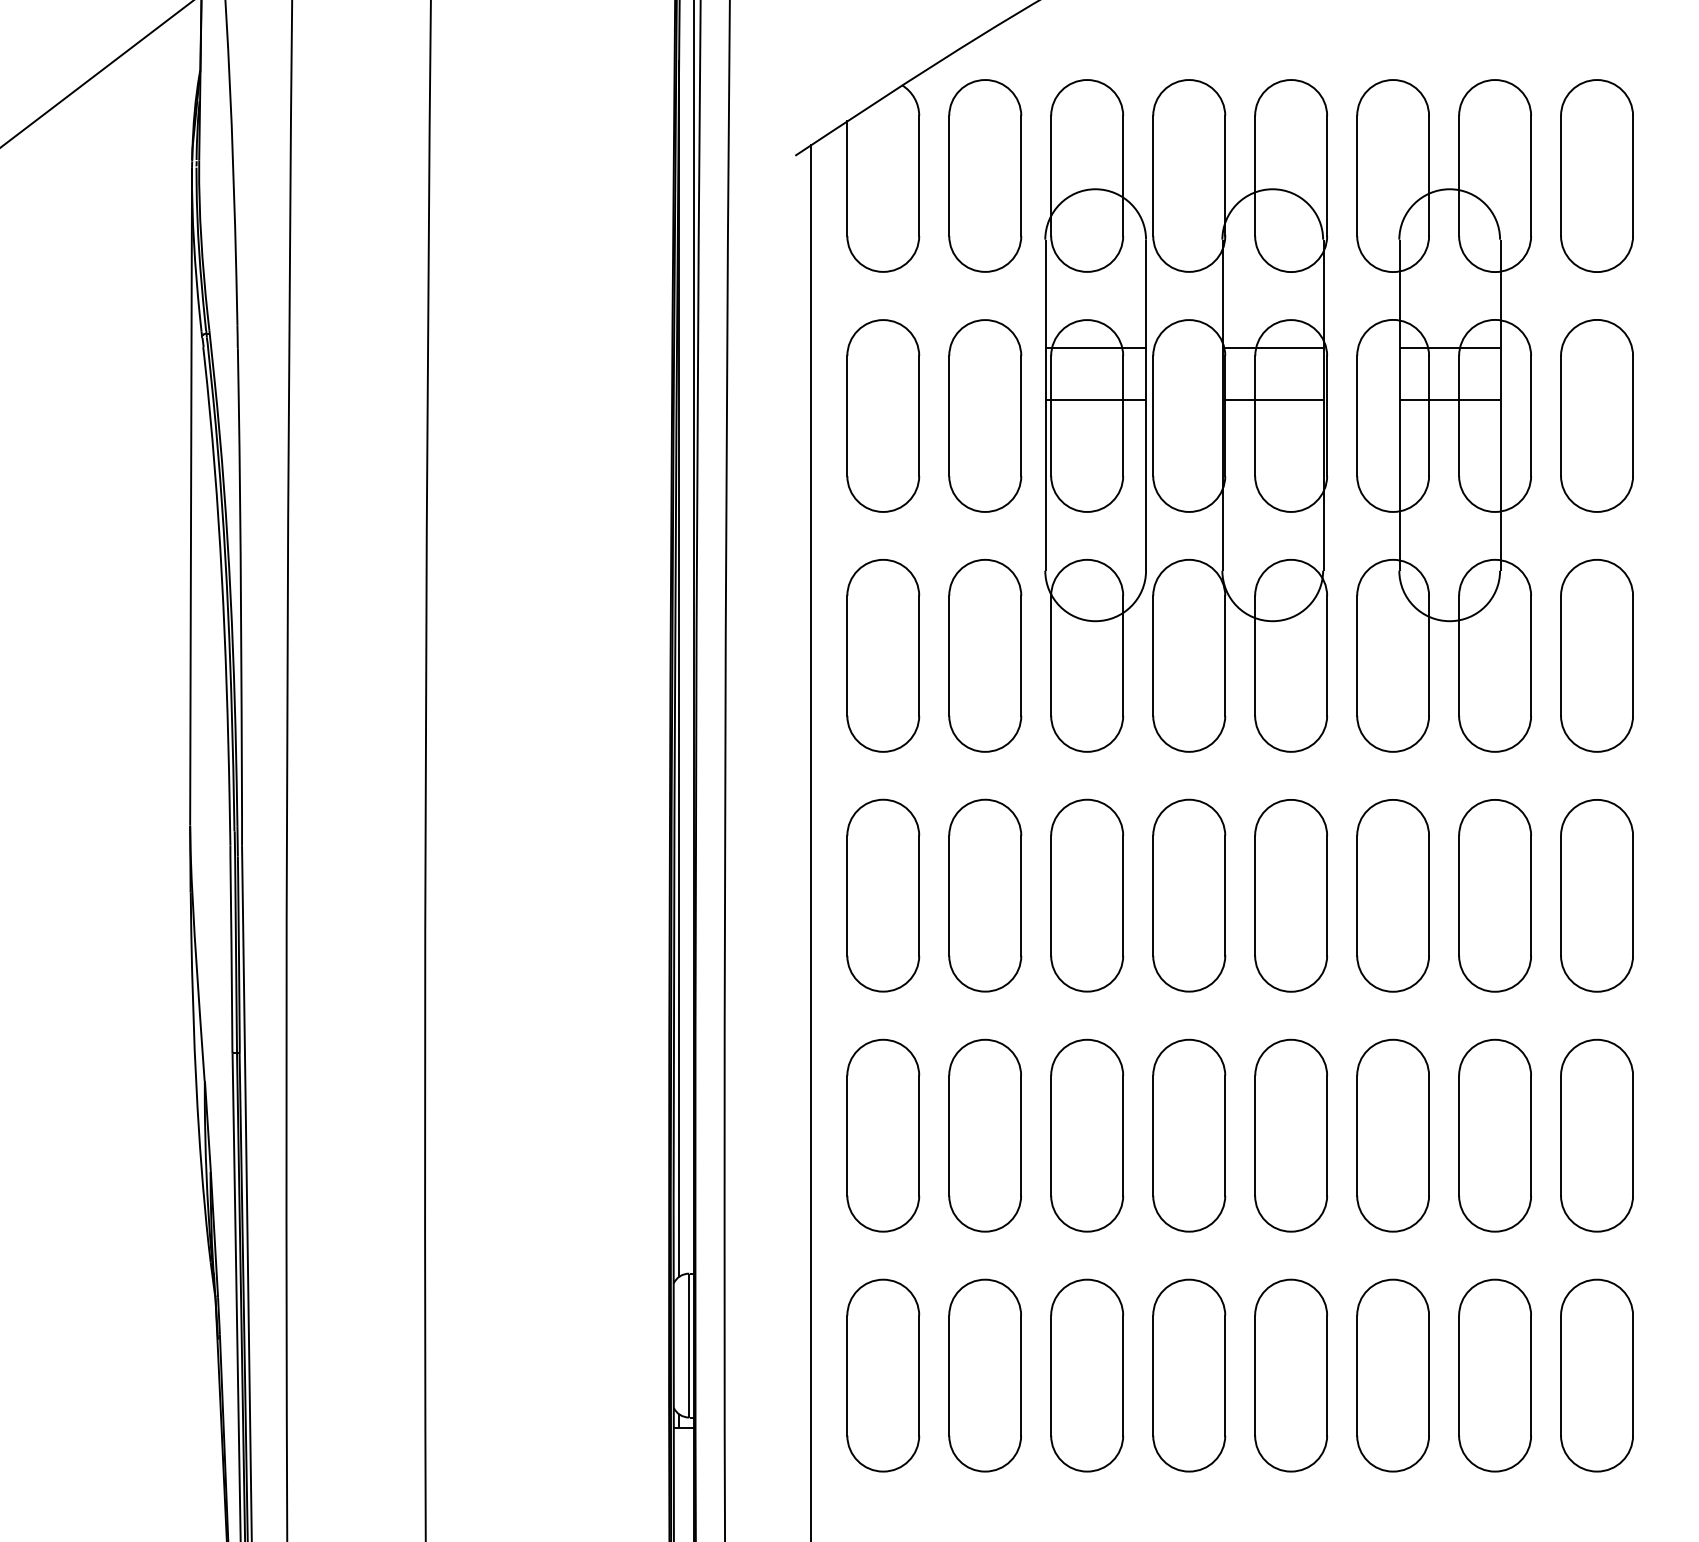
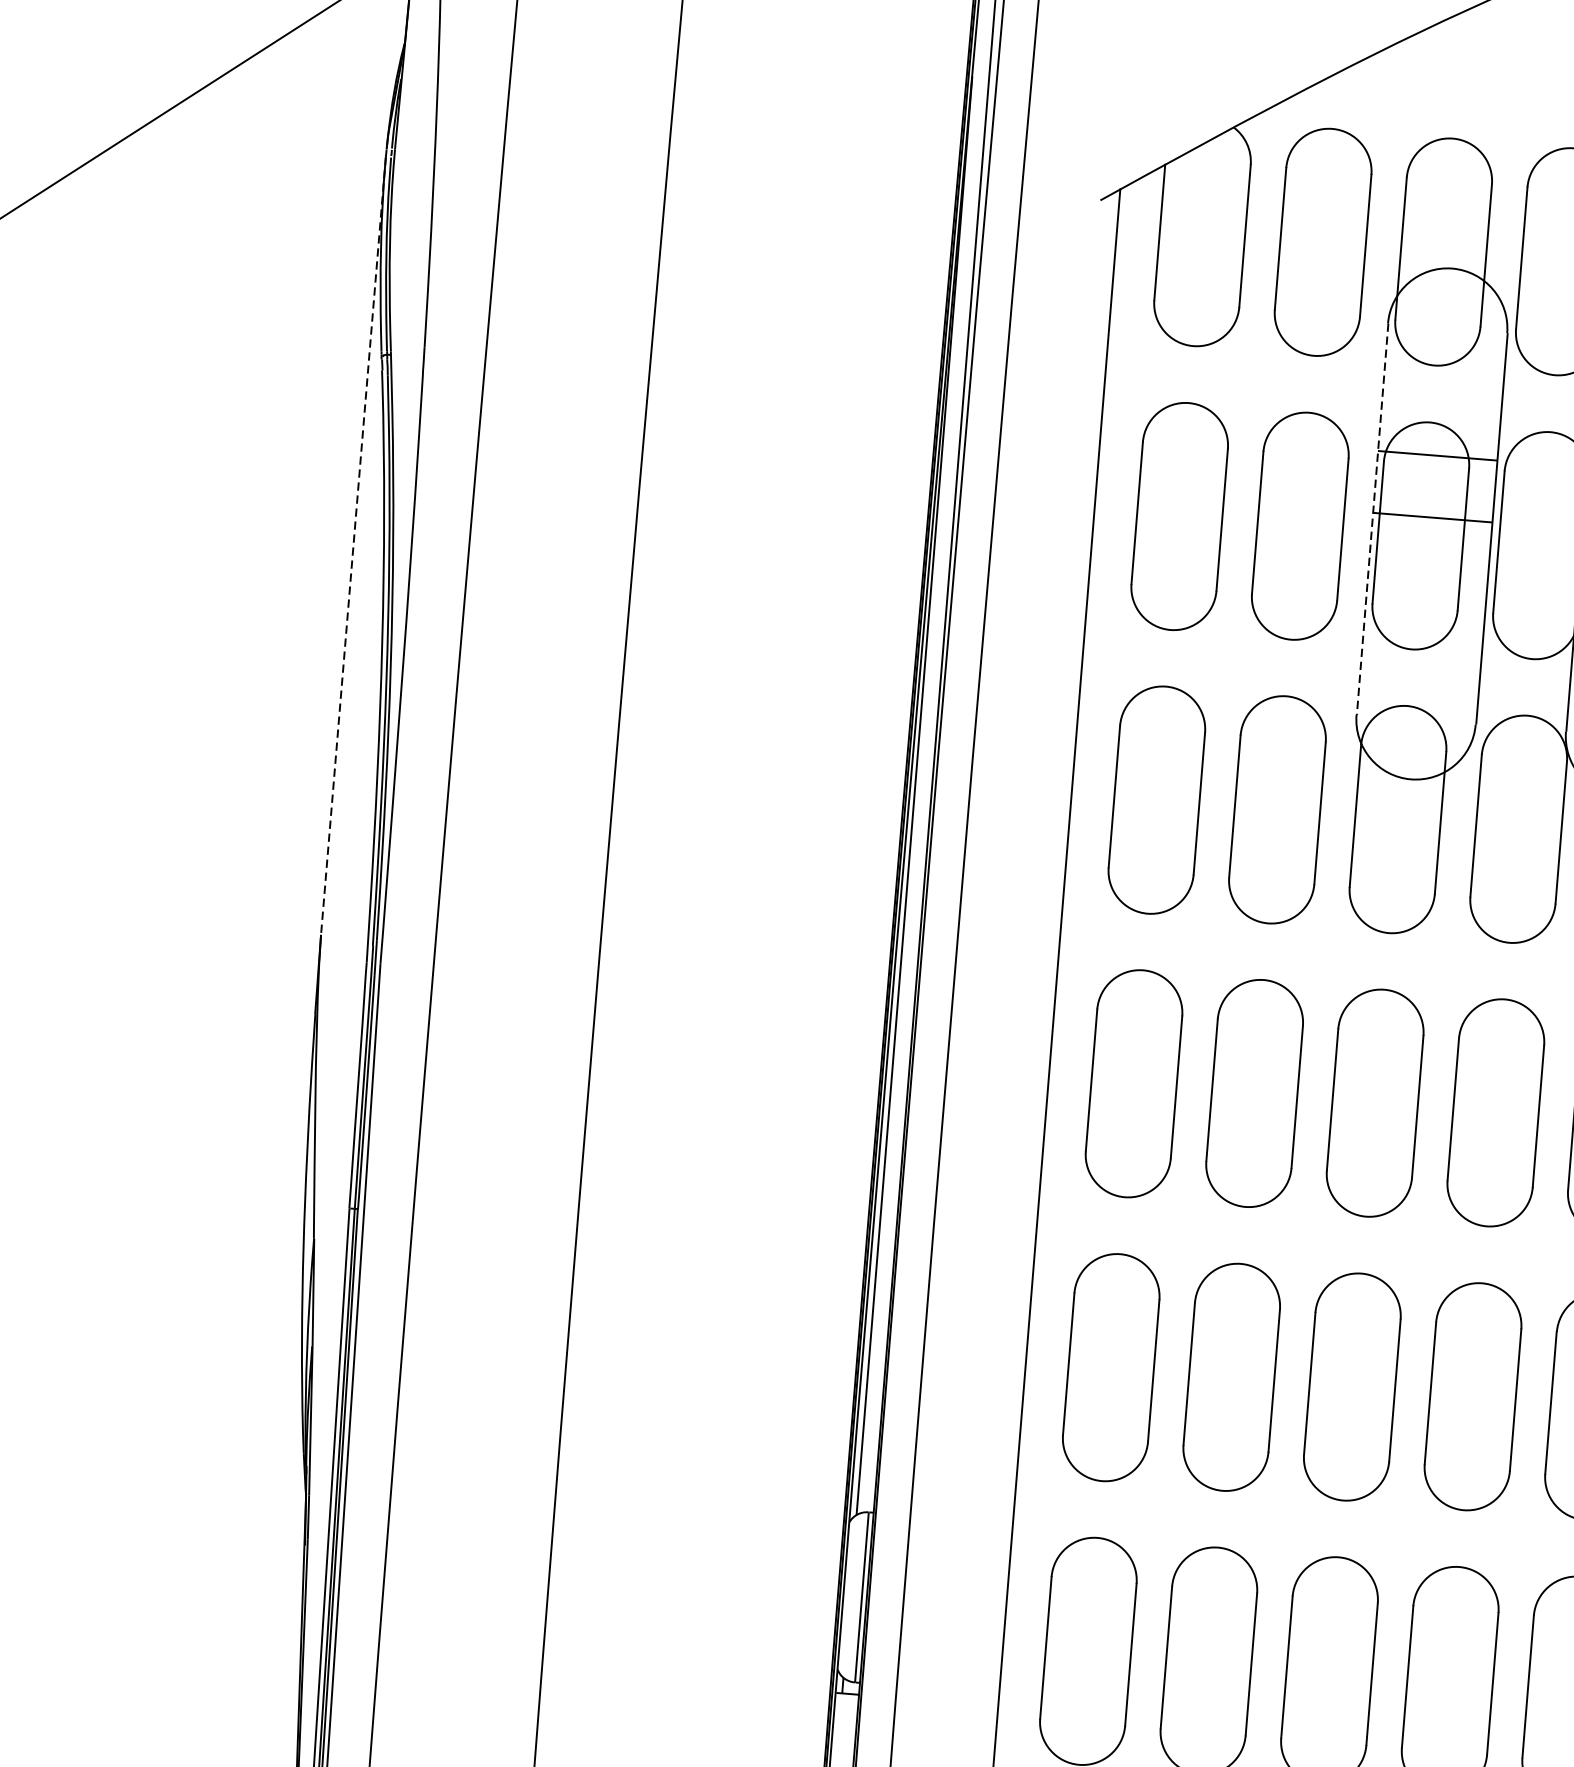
line: (1045, 405) -> (1372, 519), solid -> dashed
line: (191, 496) -> (353, 545), solid -> dashed

